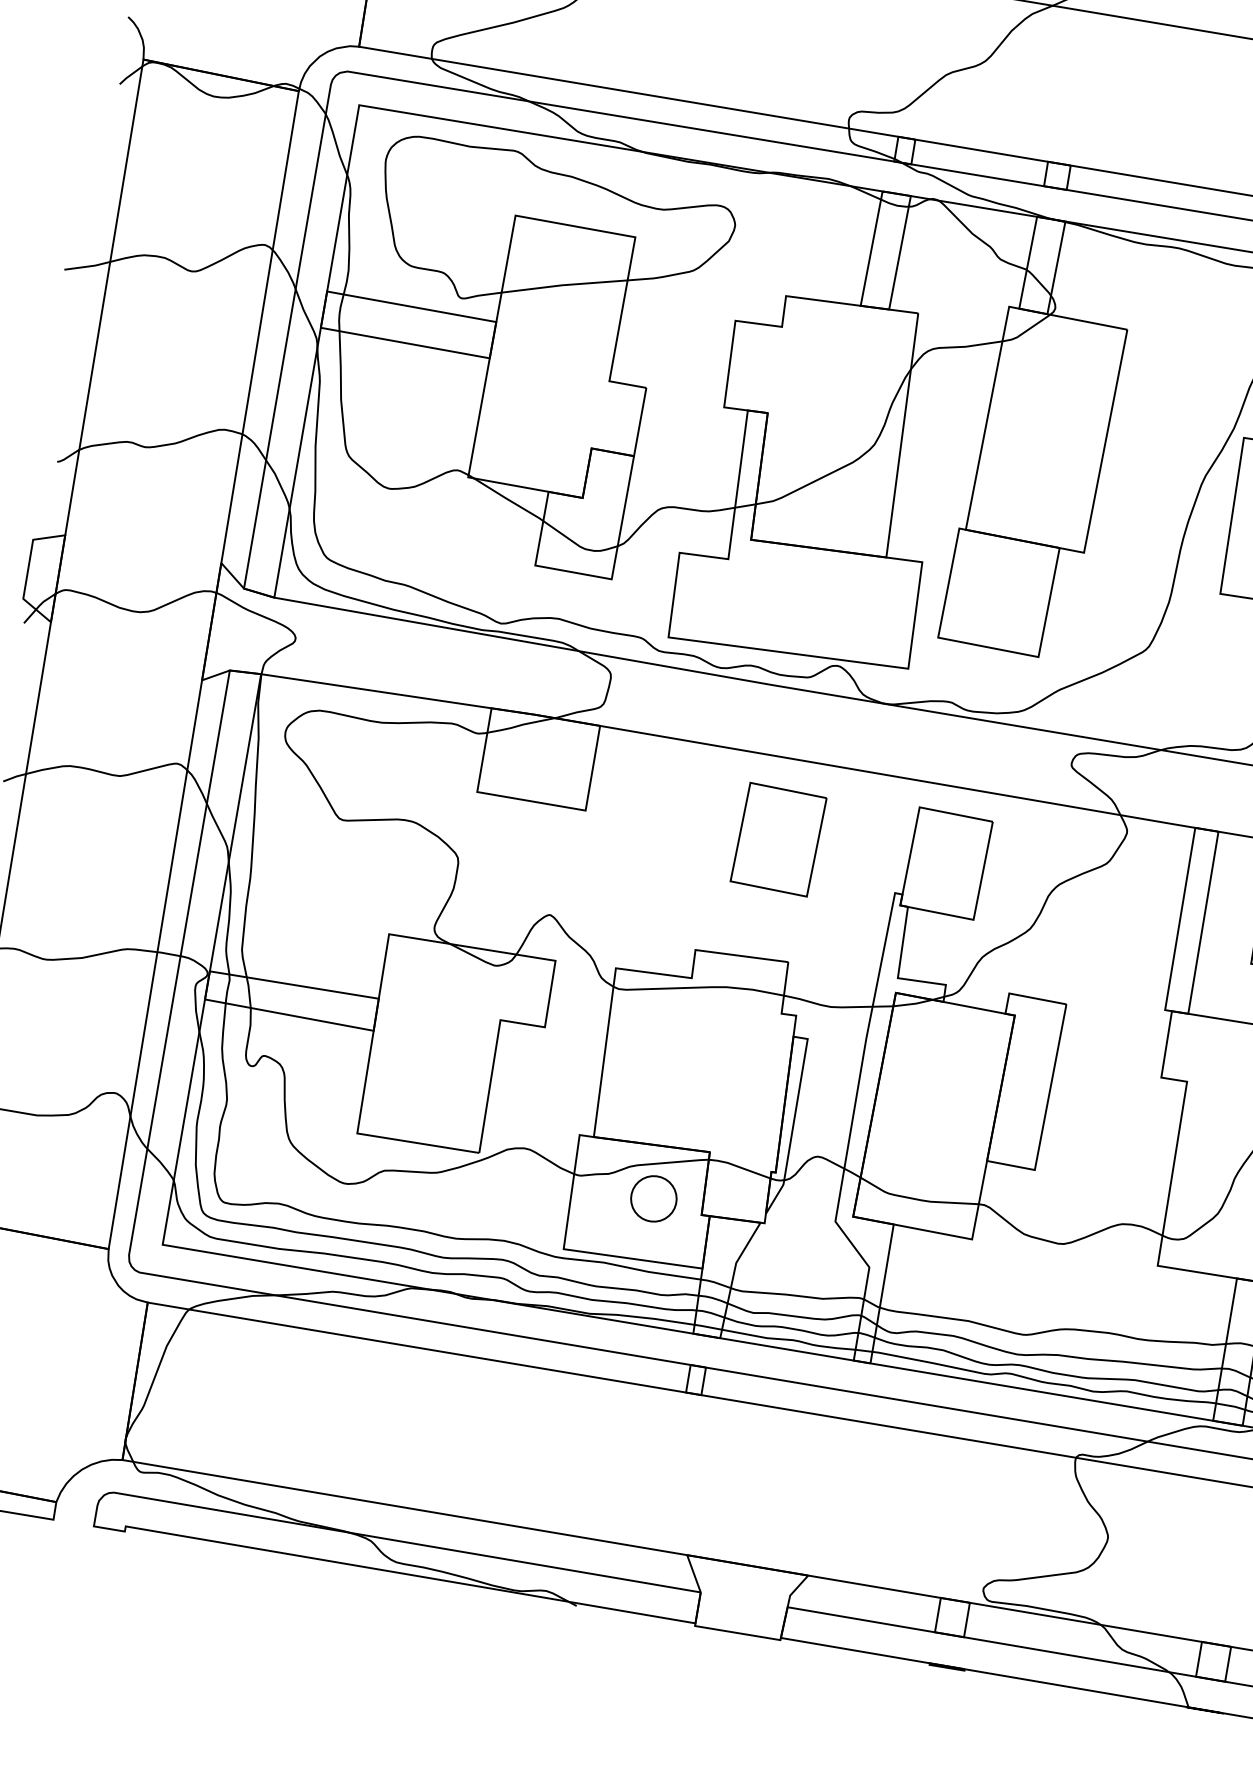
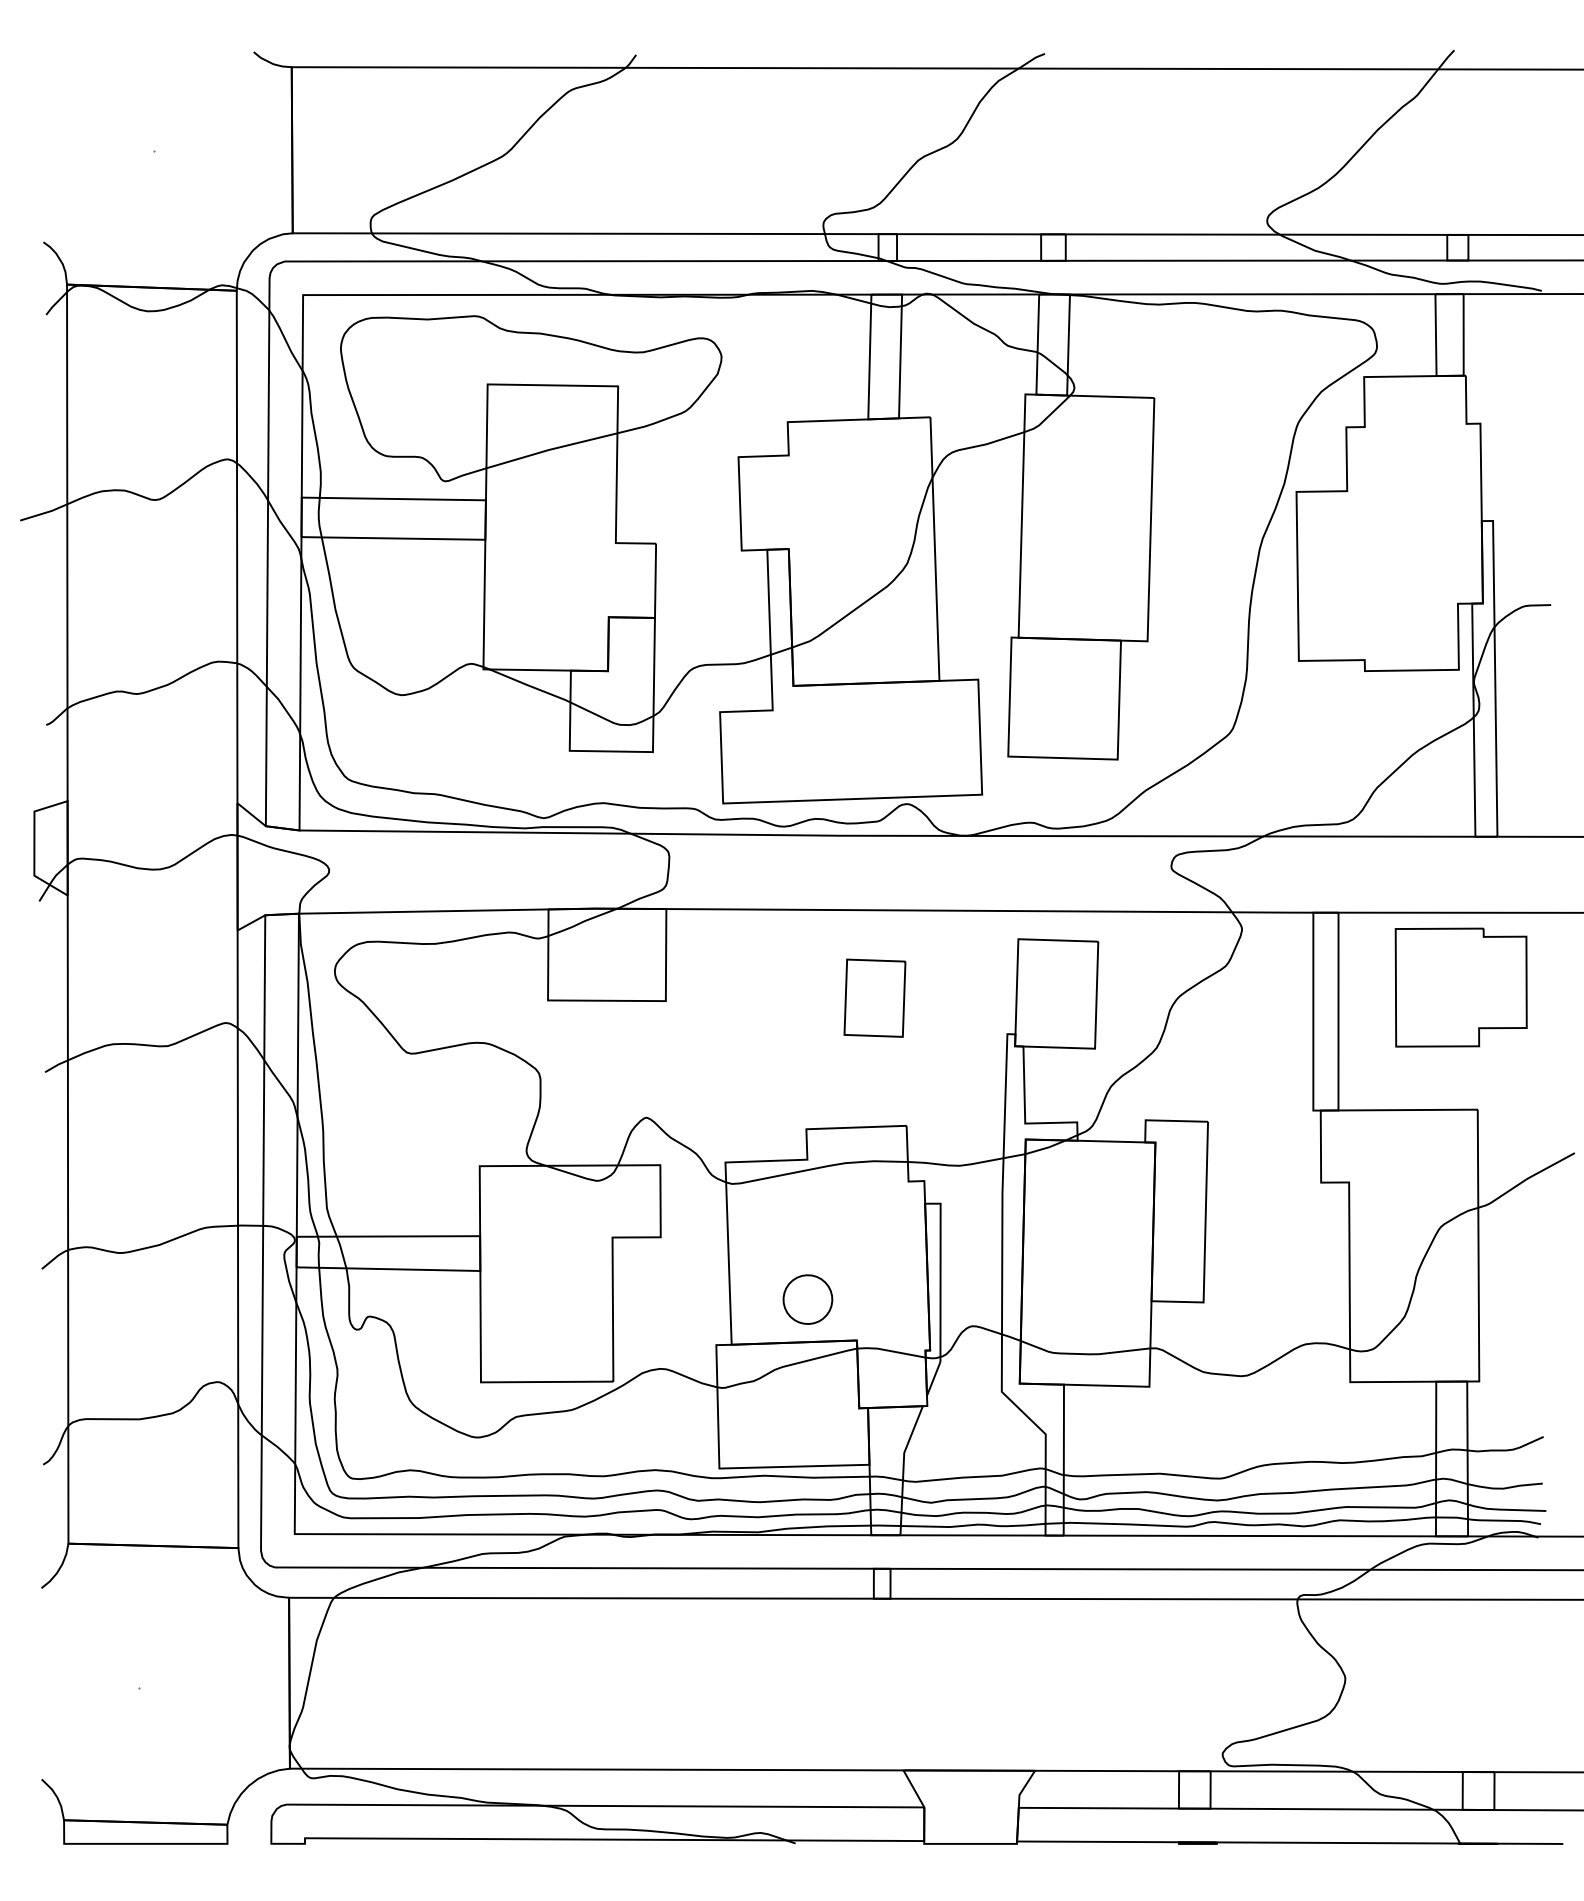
part: (778, 840) -> (874, 998), size x0.7
part: (653, 1198) -> (807, 1299), moved

